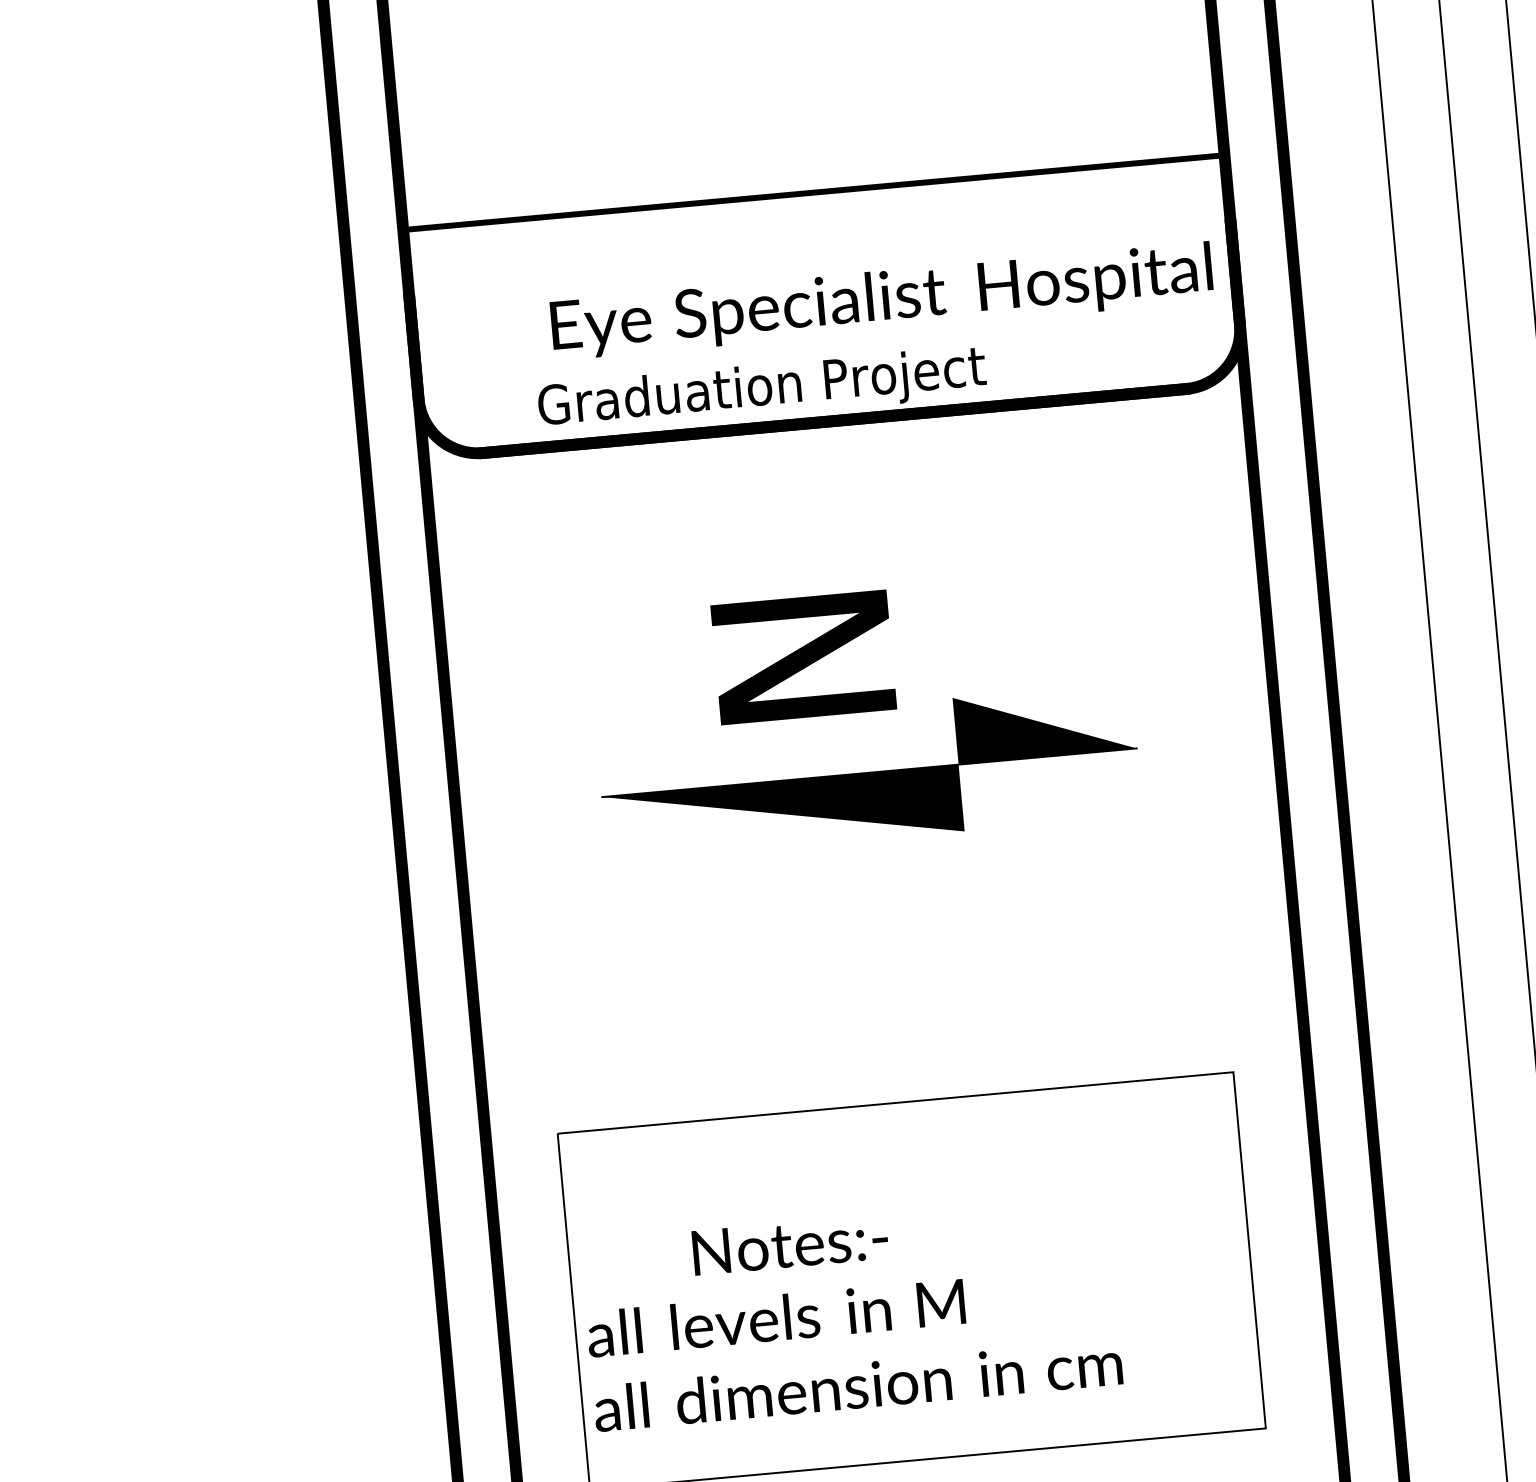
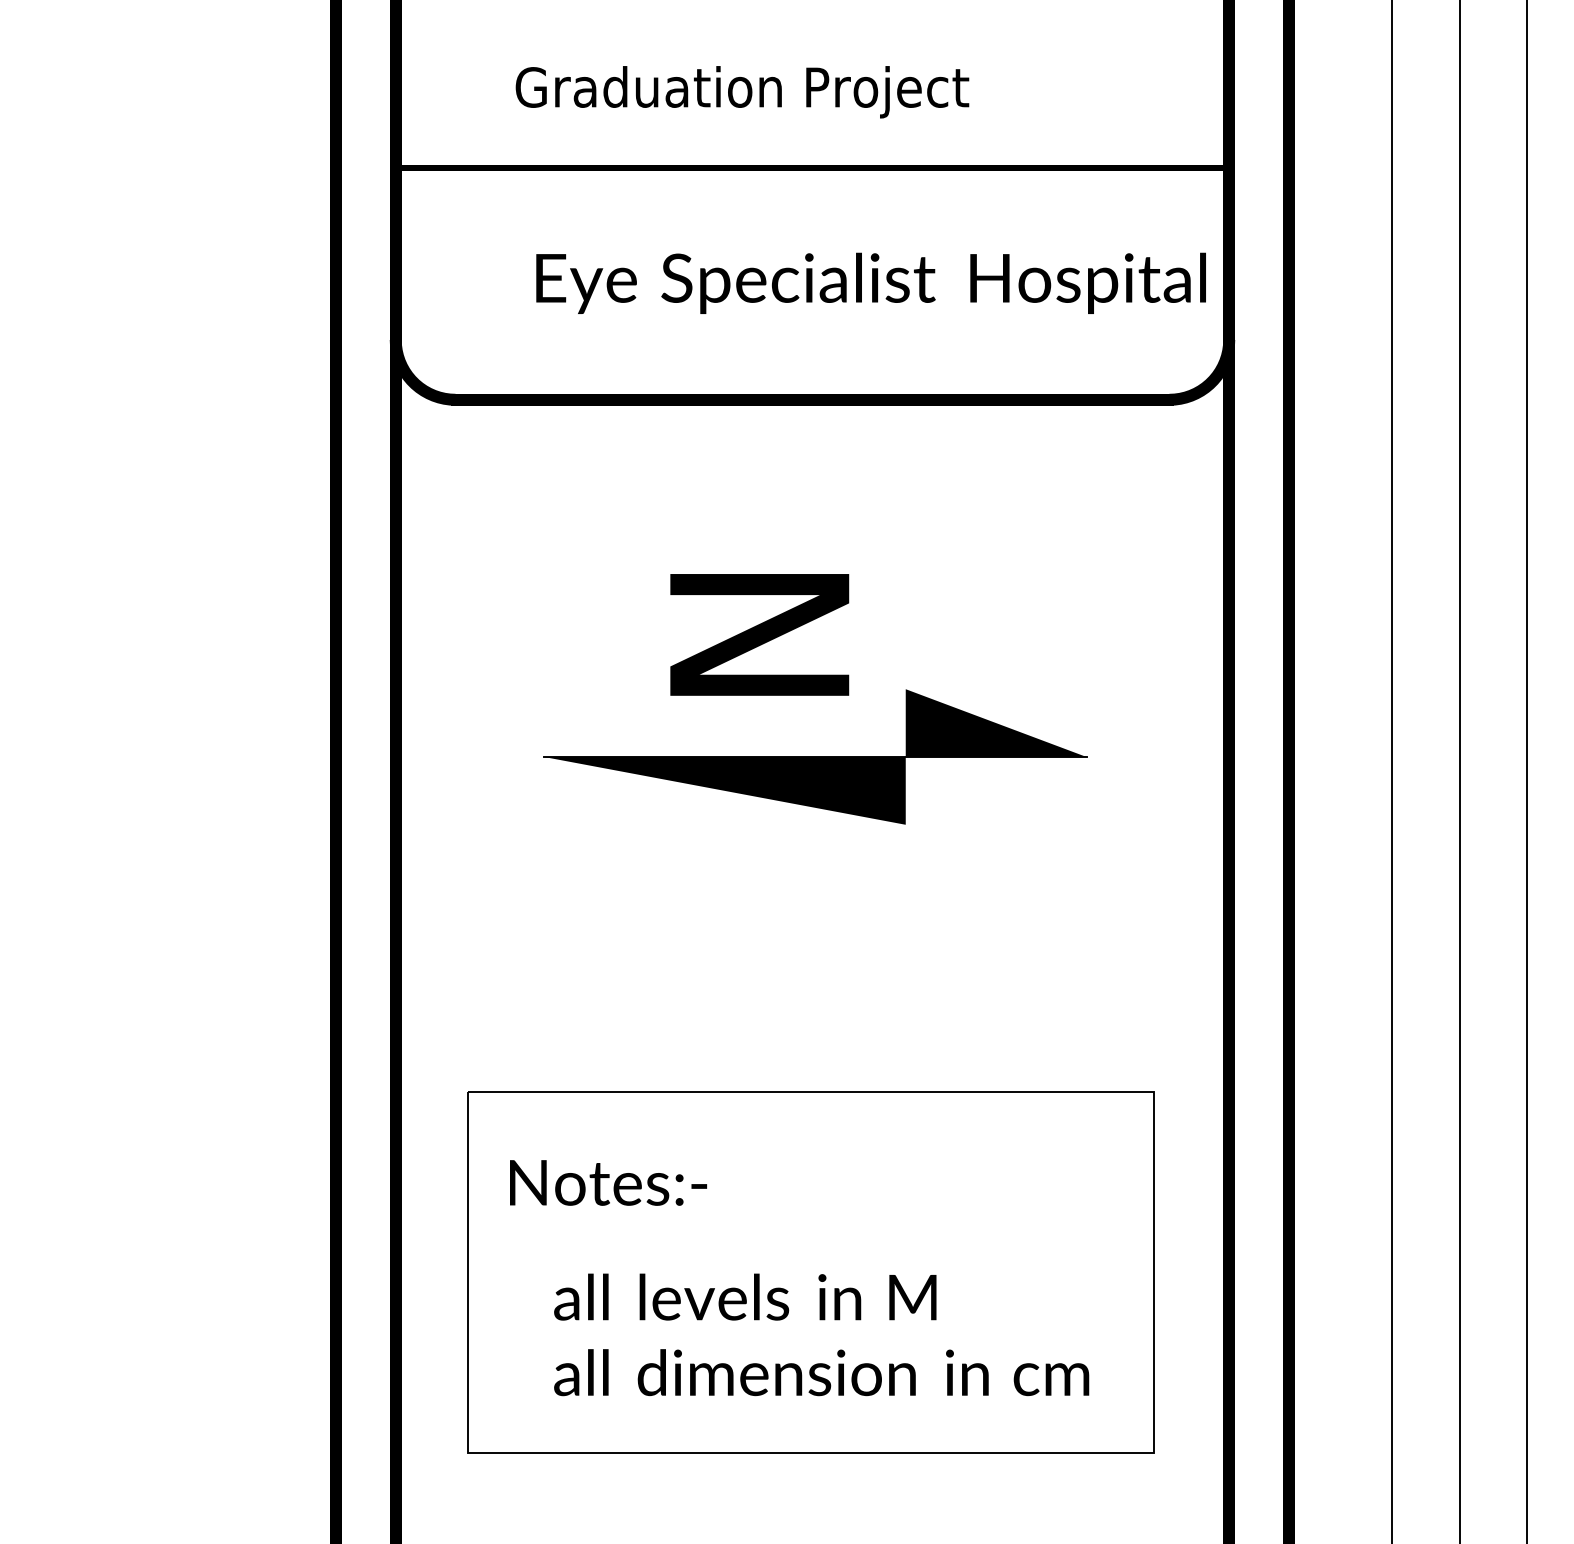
text: (762, 390) -> (742, 92), moved
text: (790, 1244) -> (608, 1182), moved
text: (854, 1347) -> (821, 1334), moved

